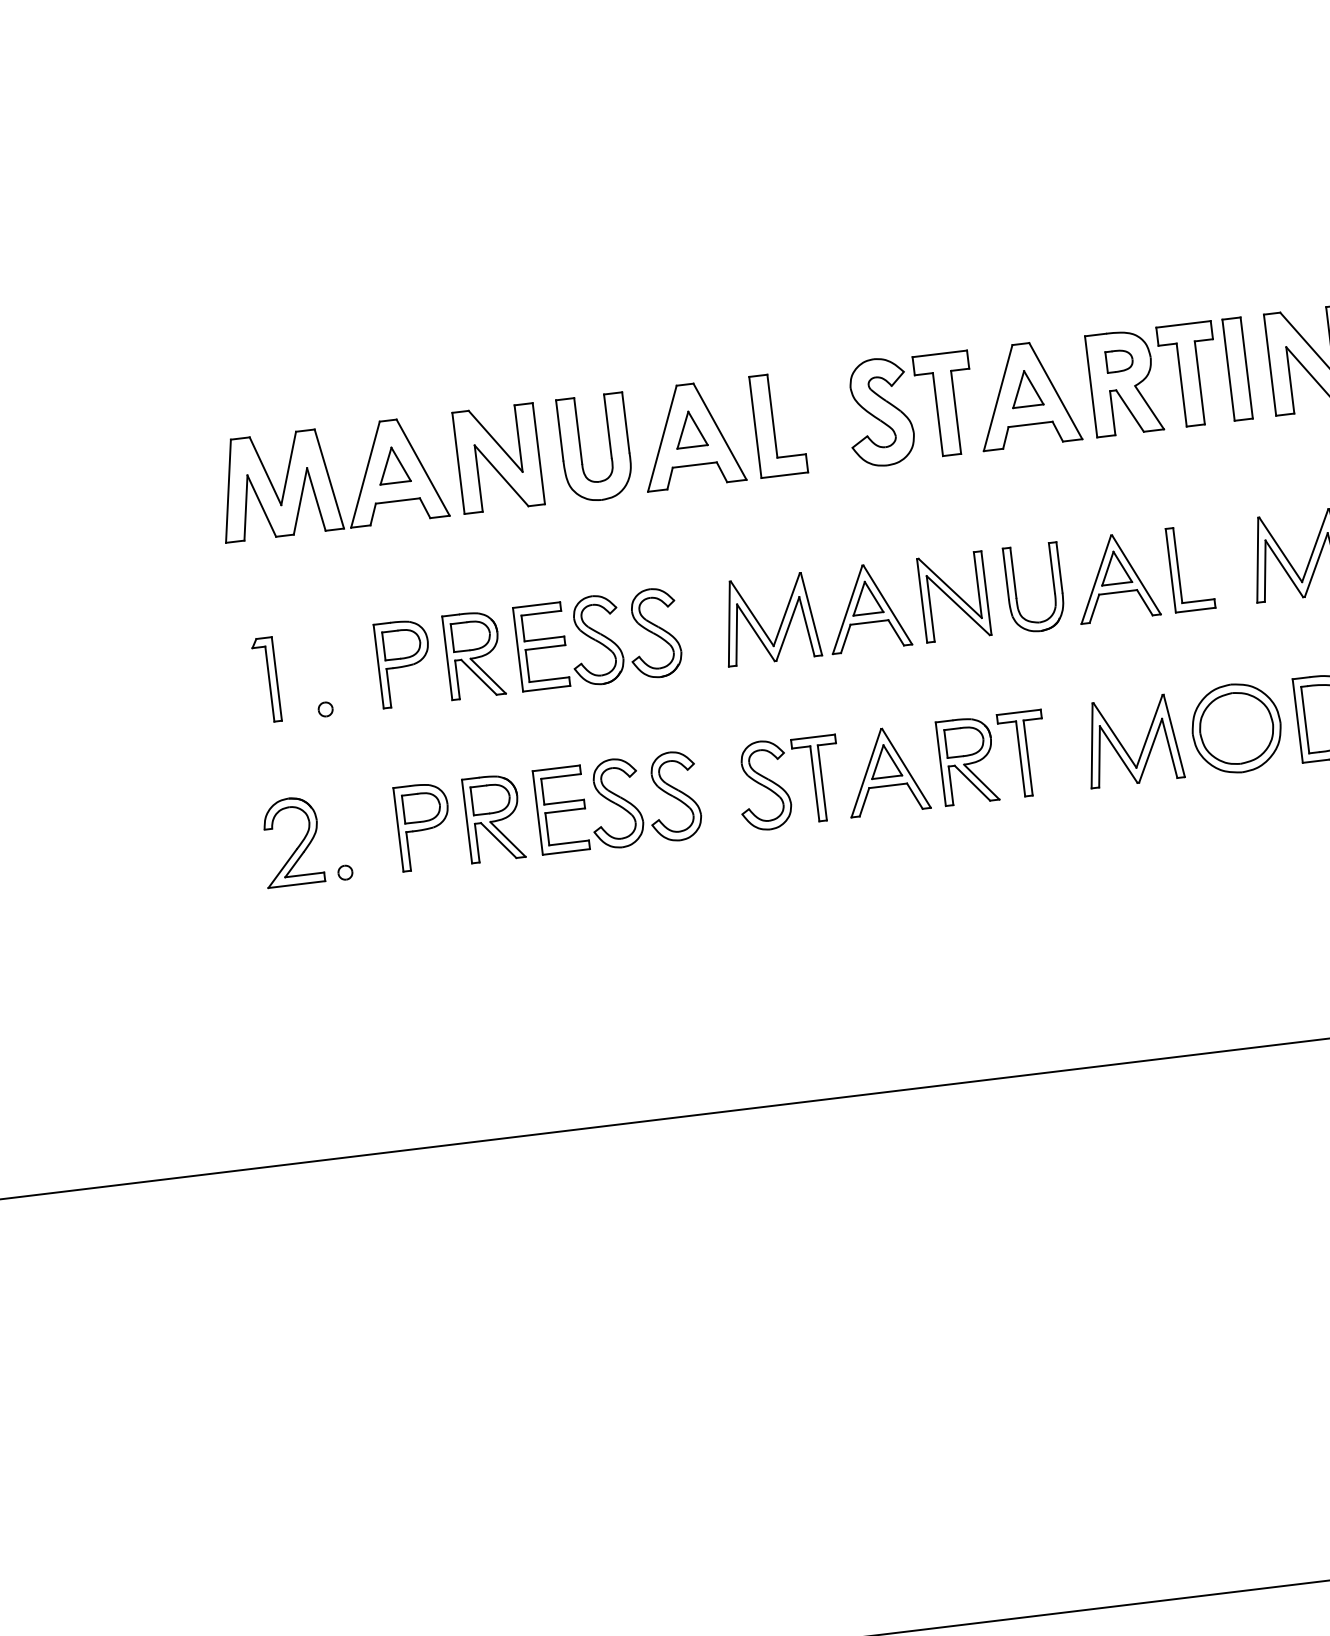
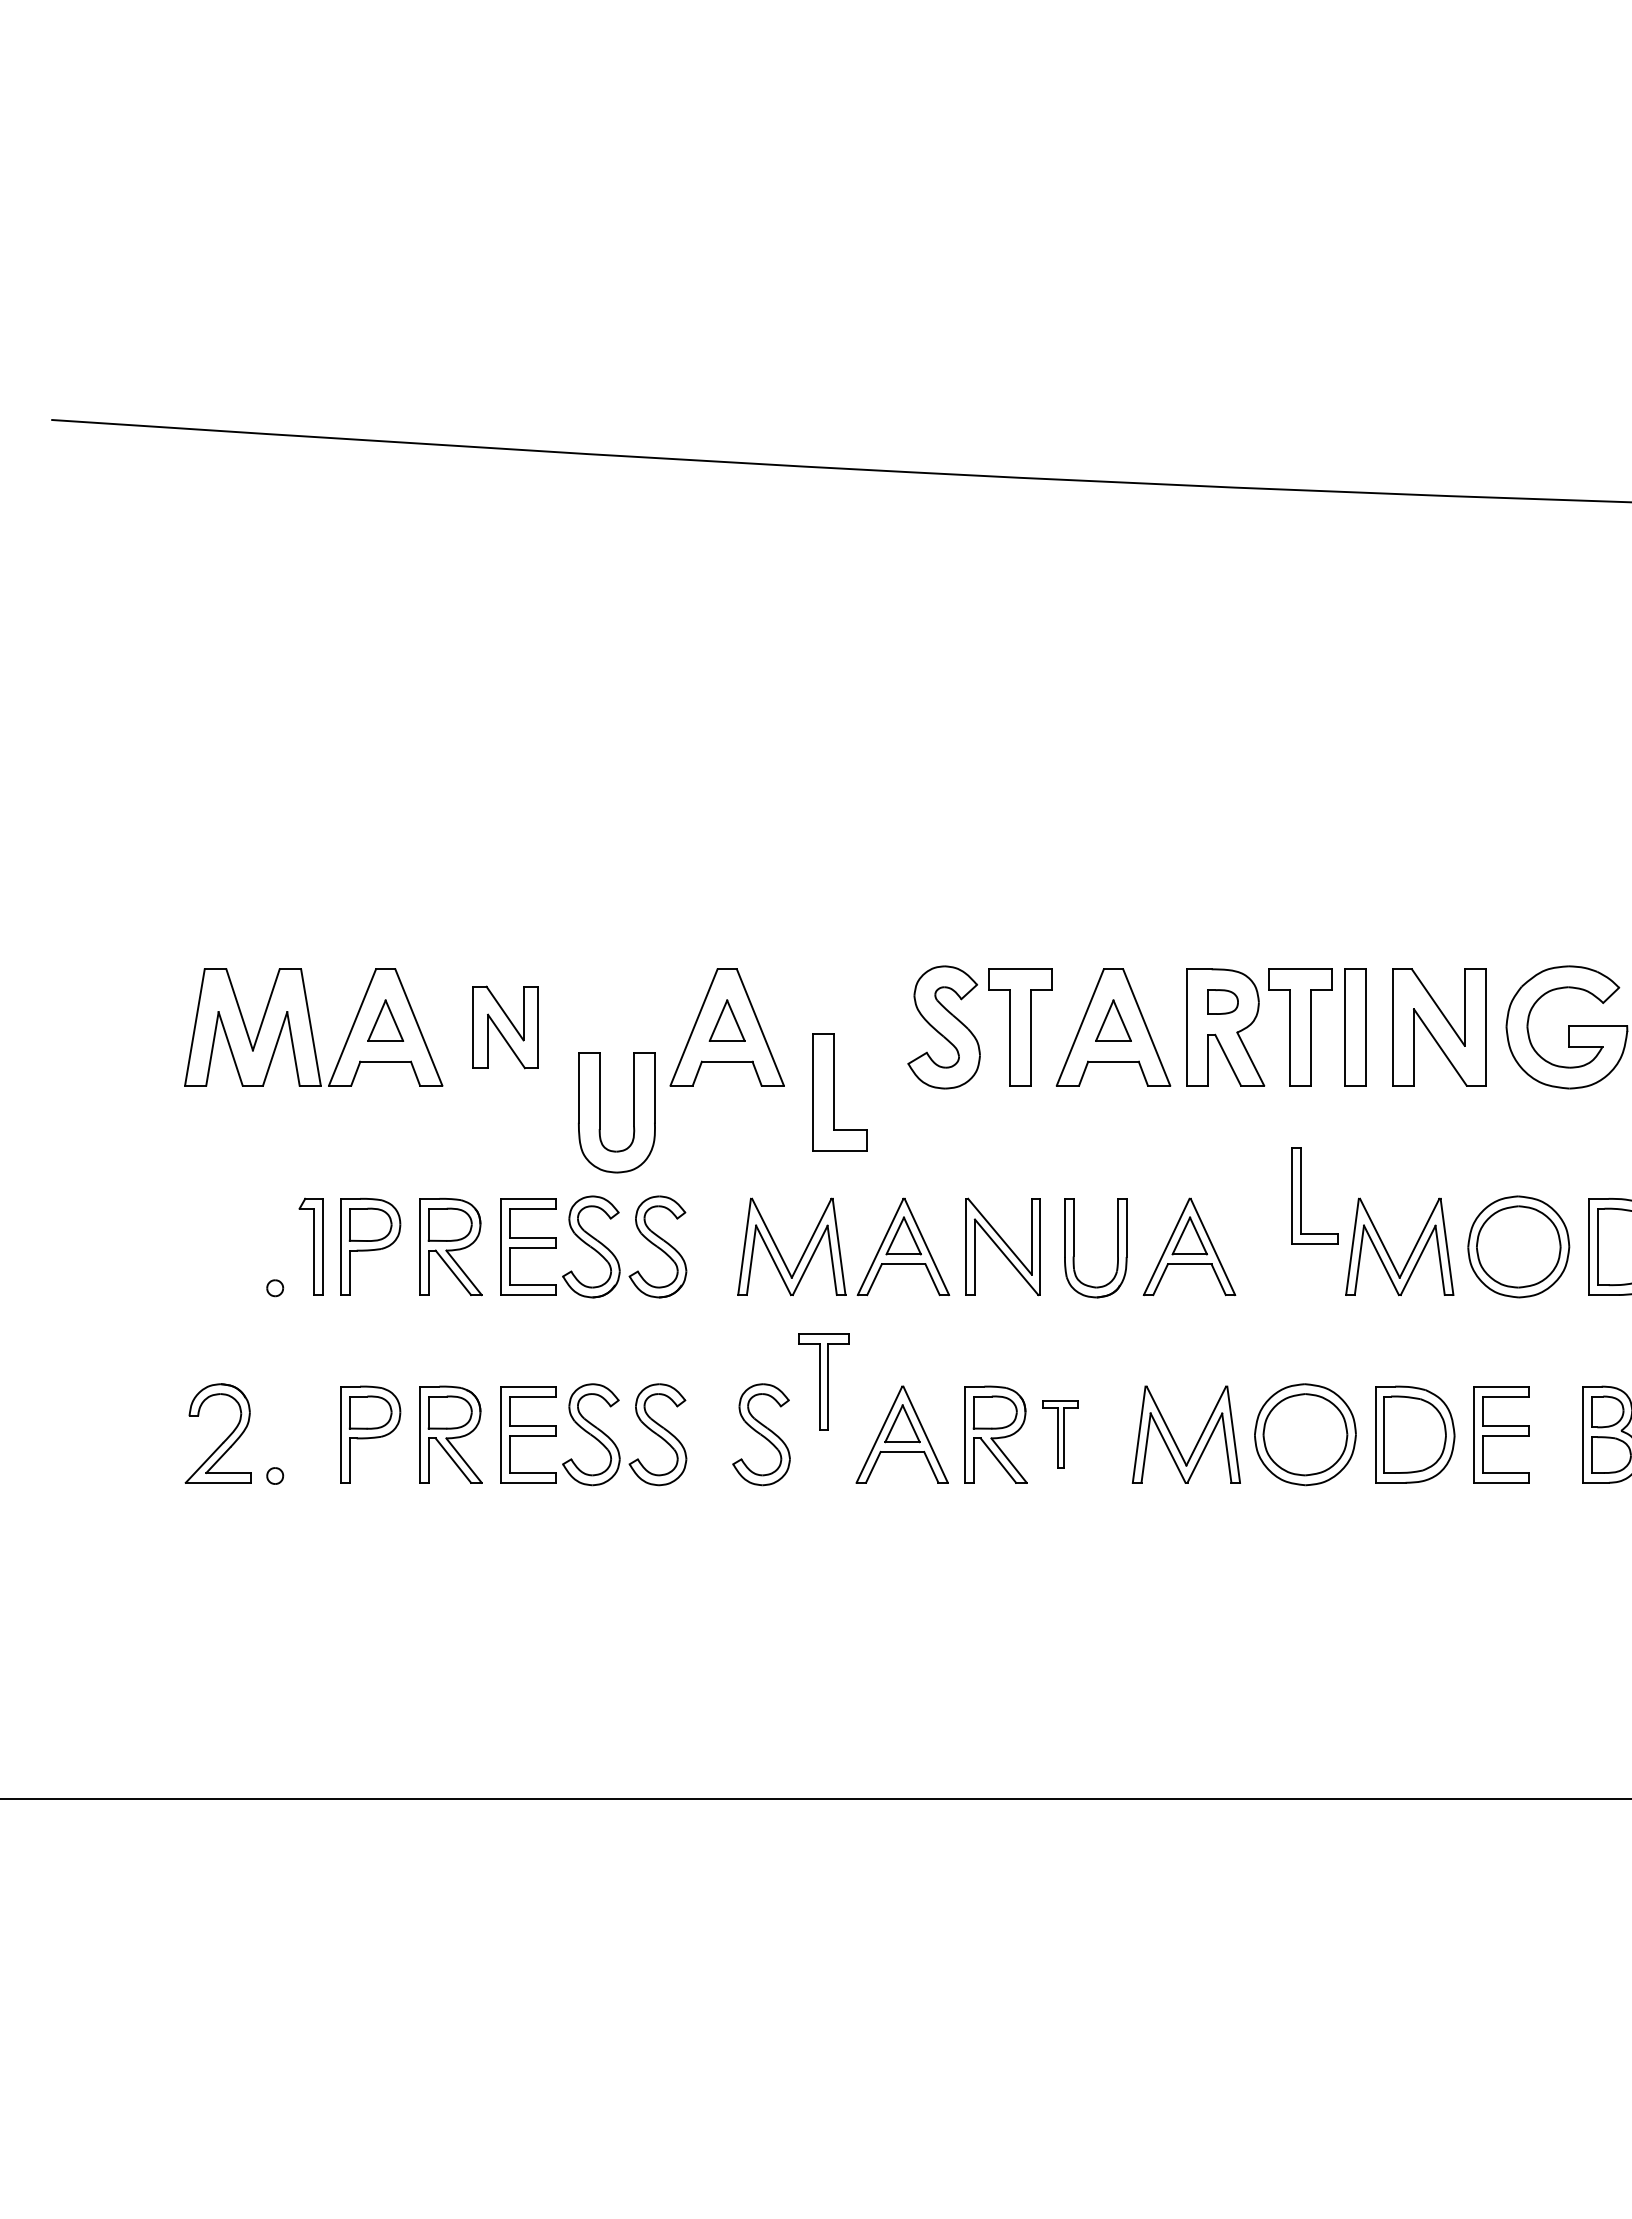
part: (778, 424) -> (839, 1092), moved
part: (581, 449) -> (600, 1112), moved
part: (498, 458) -> (505, 1027), size x0.7
part: (1178, 569) -> (1301, 1195), moved
part: (265, 679) -> (310, 1246), moved
part: (1023, 754) -> (1060, 1434), size x0.7
part: (817, 778) -> (823, 1381), moved

